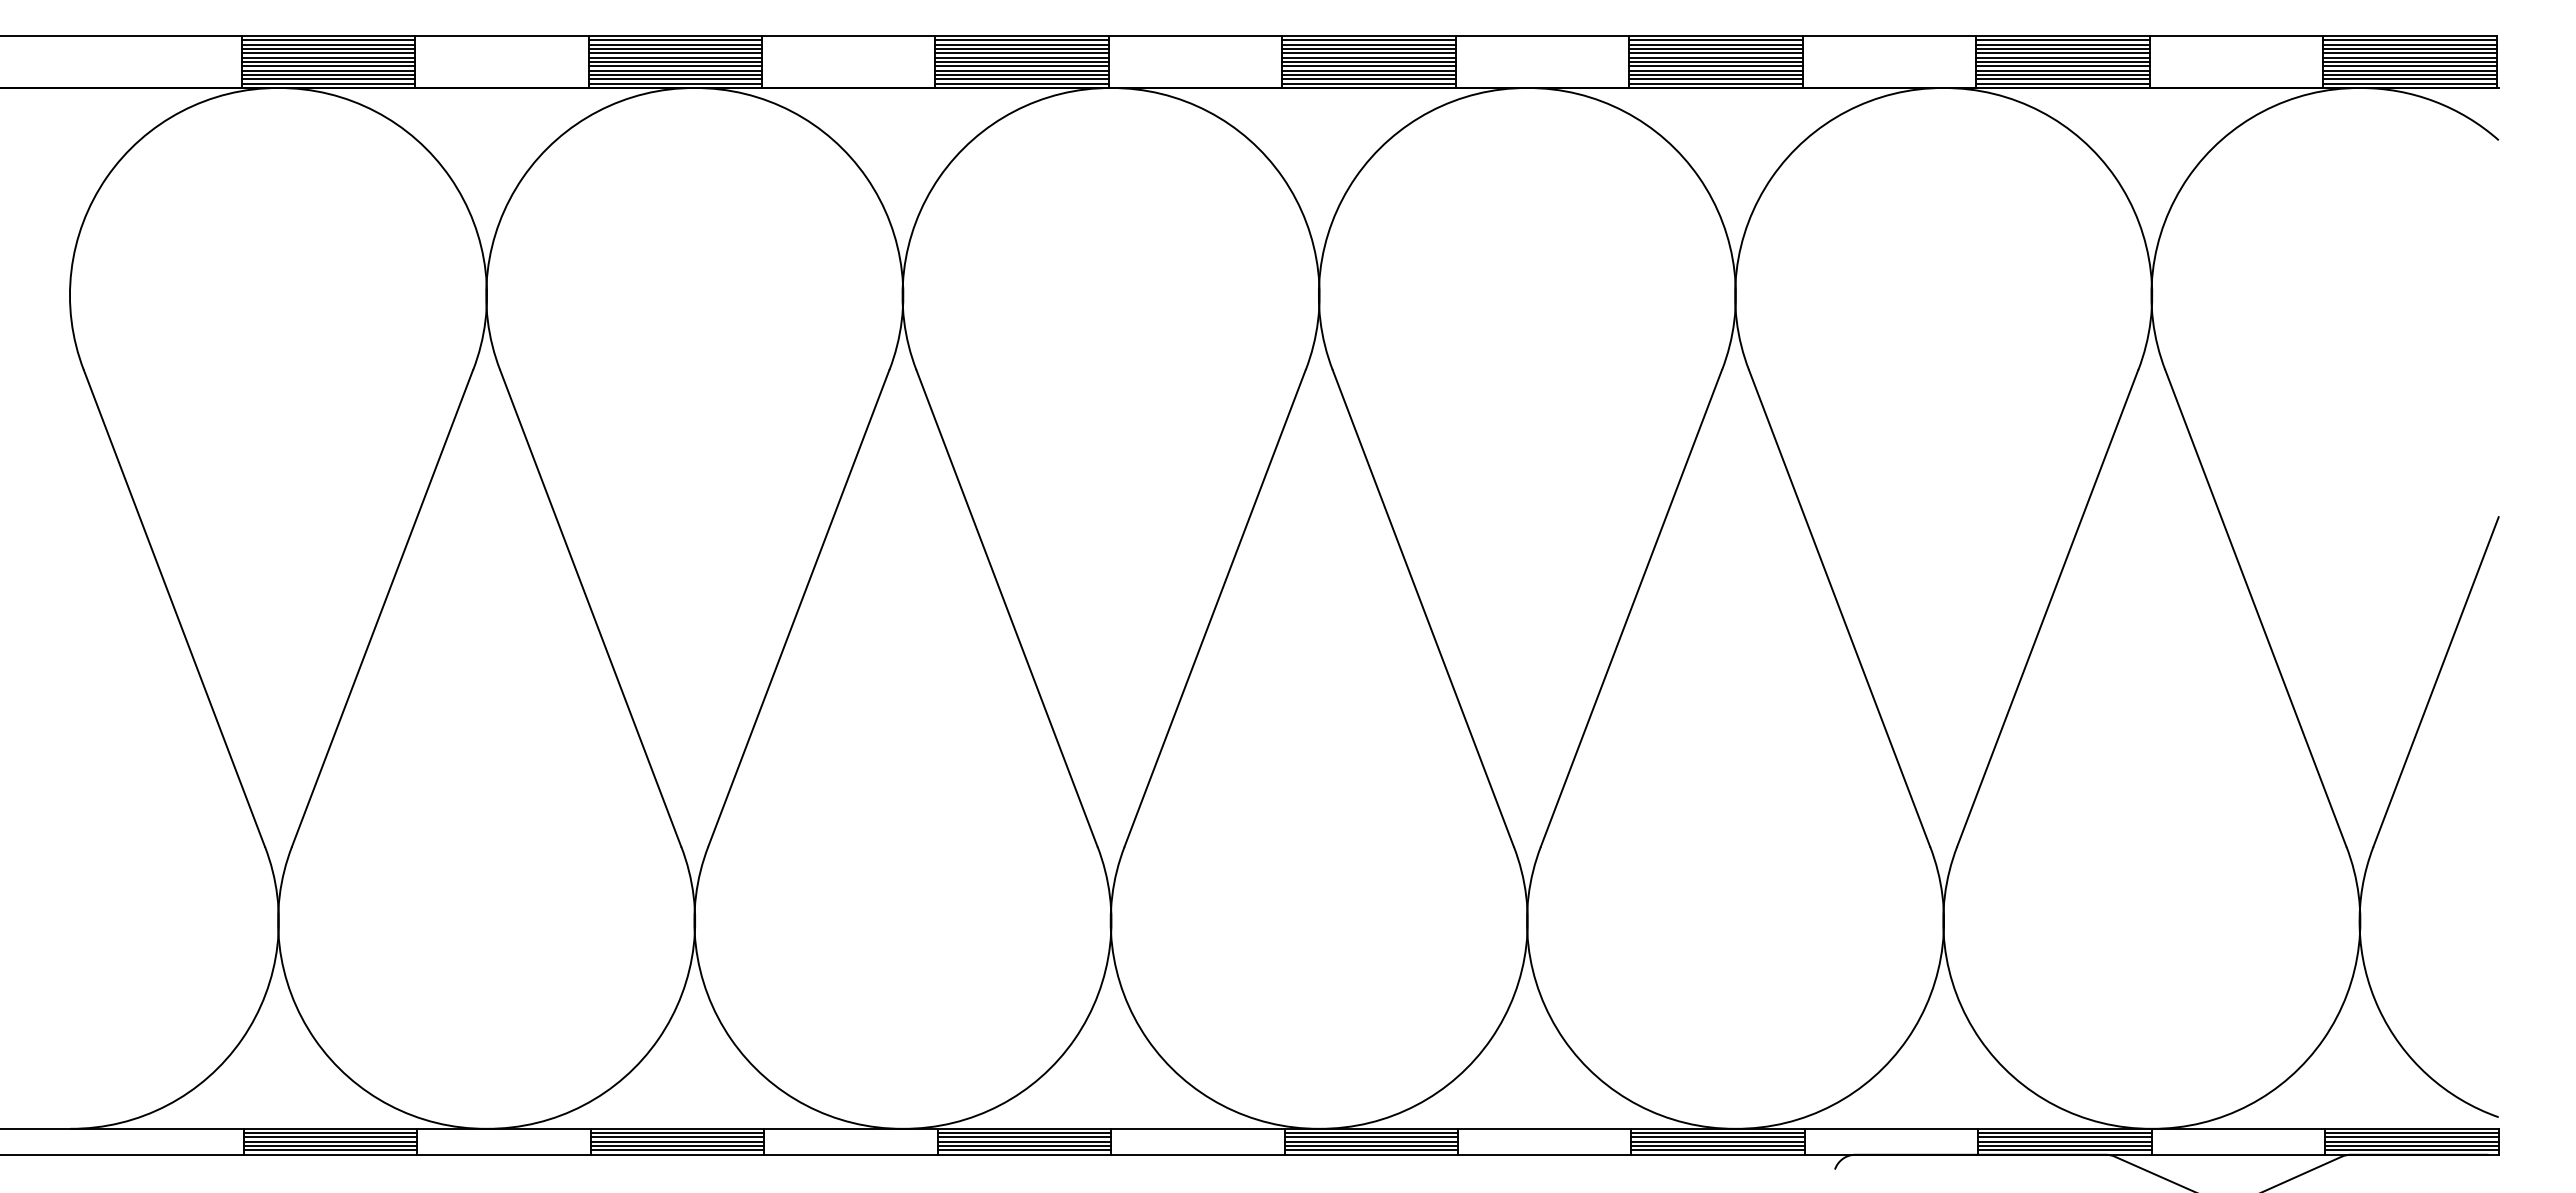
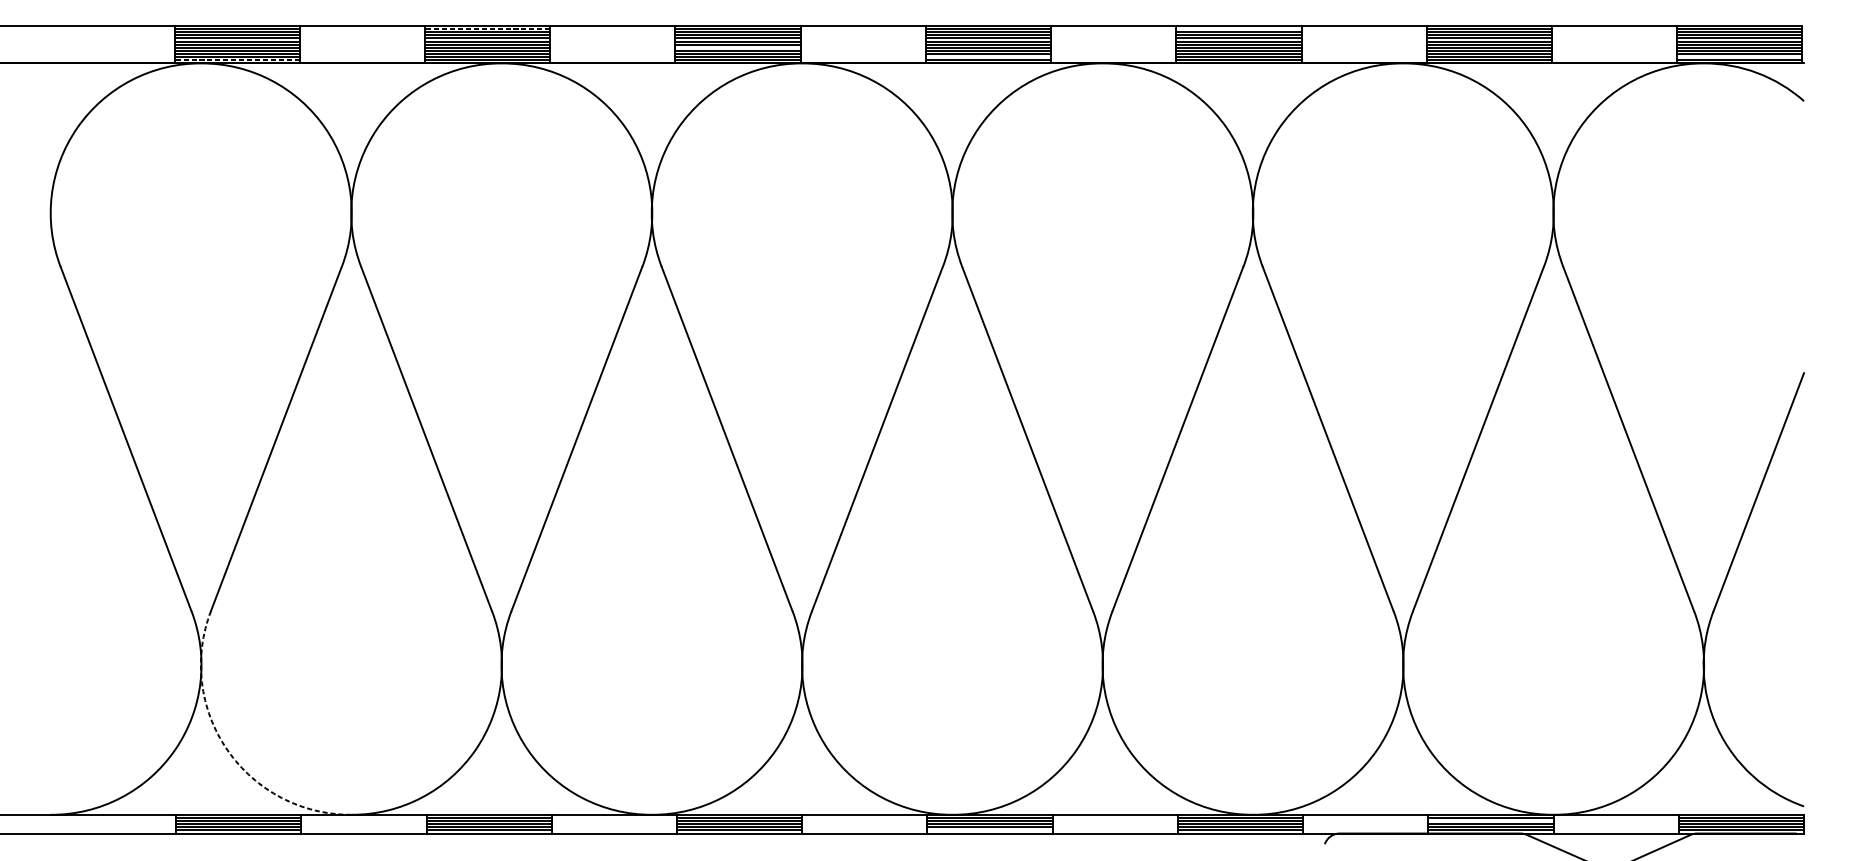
line: (675, 40) -> (487, 29), solid -> dashed
line: (1715, 40) -> (1238, 29), removed
line: (1021, 66) -> (737, 47), removed
line: (1368, 79) -> (988, 57), removed
line: (2409, 79) -> (1739, 57), removed
line: (328, 83) -> (237, 60), solid -> dashed
arc: (314, 1039) -> (227, 750), solid -> dashed
line: (2064, 1137) -> (1490, 821), removed
line: (1370, 1150) -> (989, 830), removed

